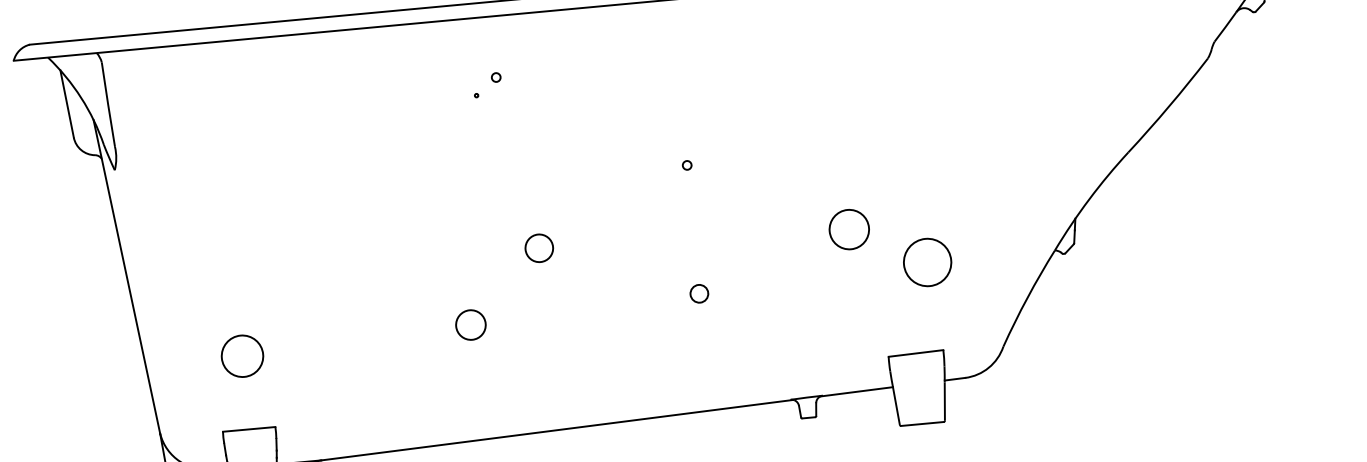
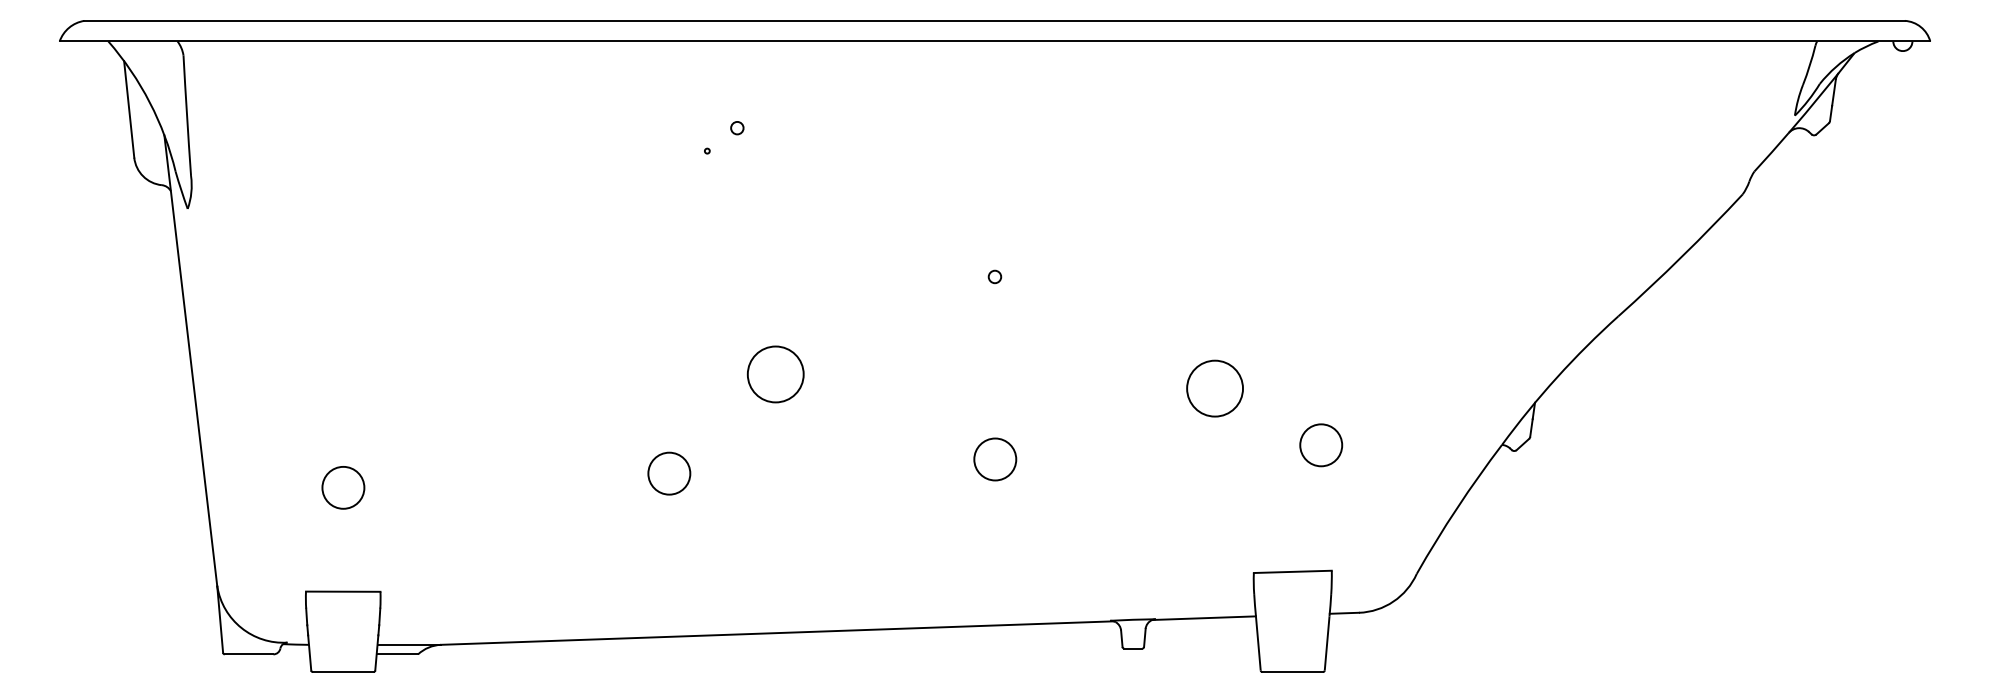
circle: (539, 248) -> (775, 374), size x1.43
circle: (927, 262) -> (1321, 445), size x0.62
circle: (699, 293) -> (995, 459), size x1.67
circle: (242, 356) -> (343, 487), size x0.71

